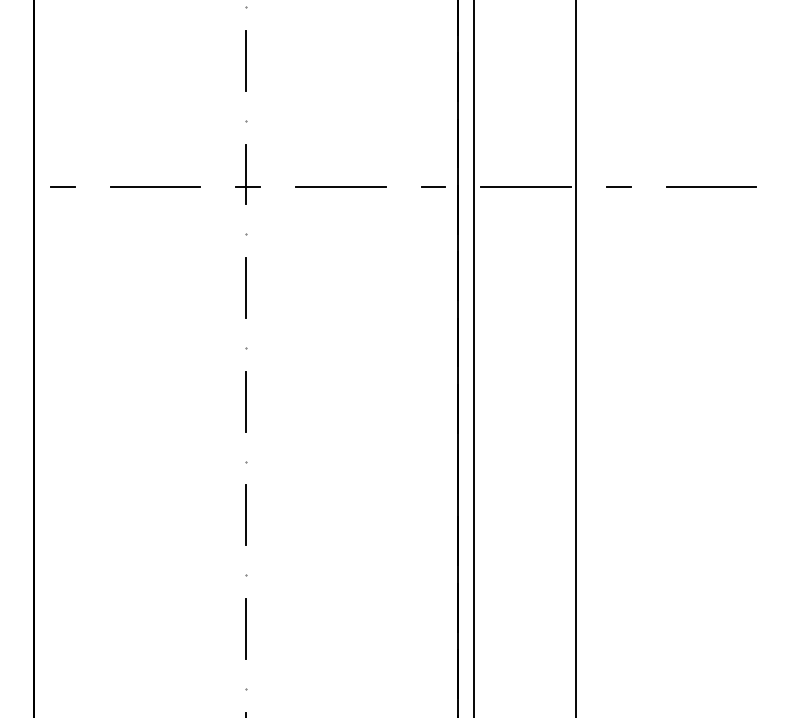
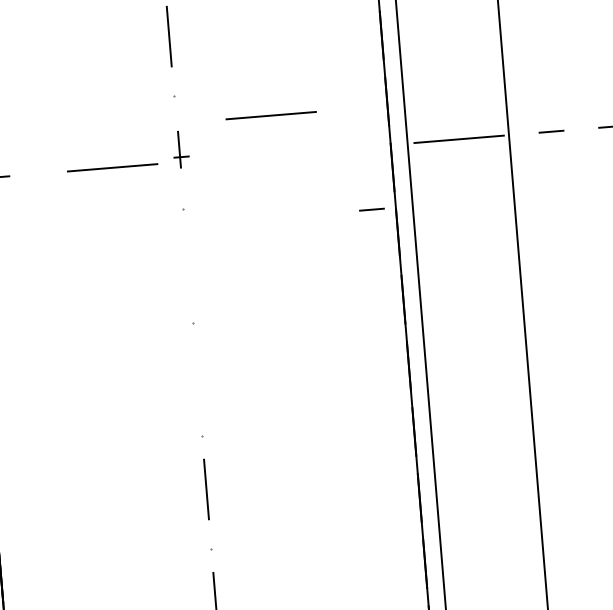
part: (247, 174) -> (180, 149), size x0.6
line: (155, 186) -> (112, 167), moved
line: (340, 186) -> (270, 115), moved
line: (433, 186) -> (371, 209), moved
line: (245, 287) -> (187, 262), removed
line: (245, 401) -> (197, 376), removed

